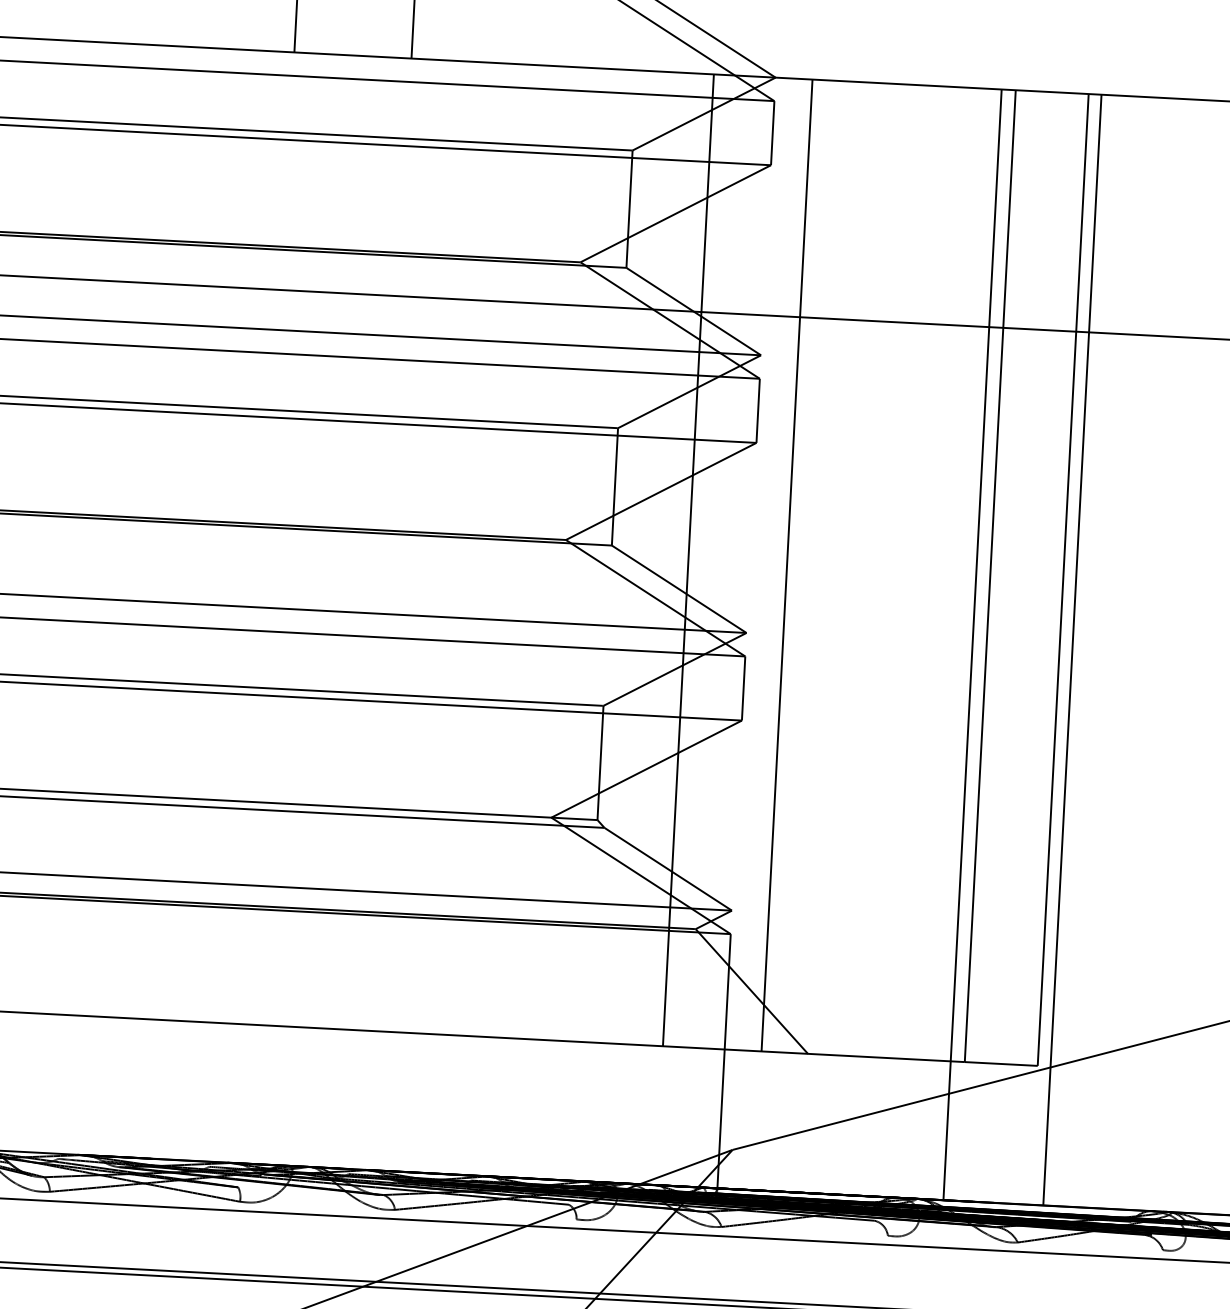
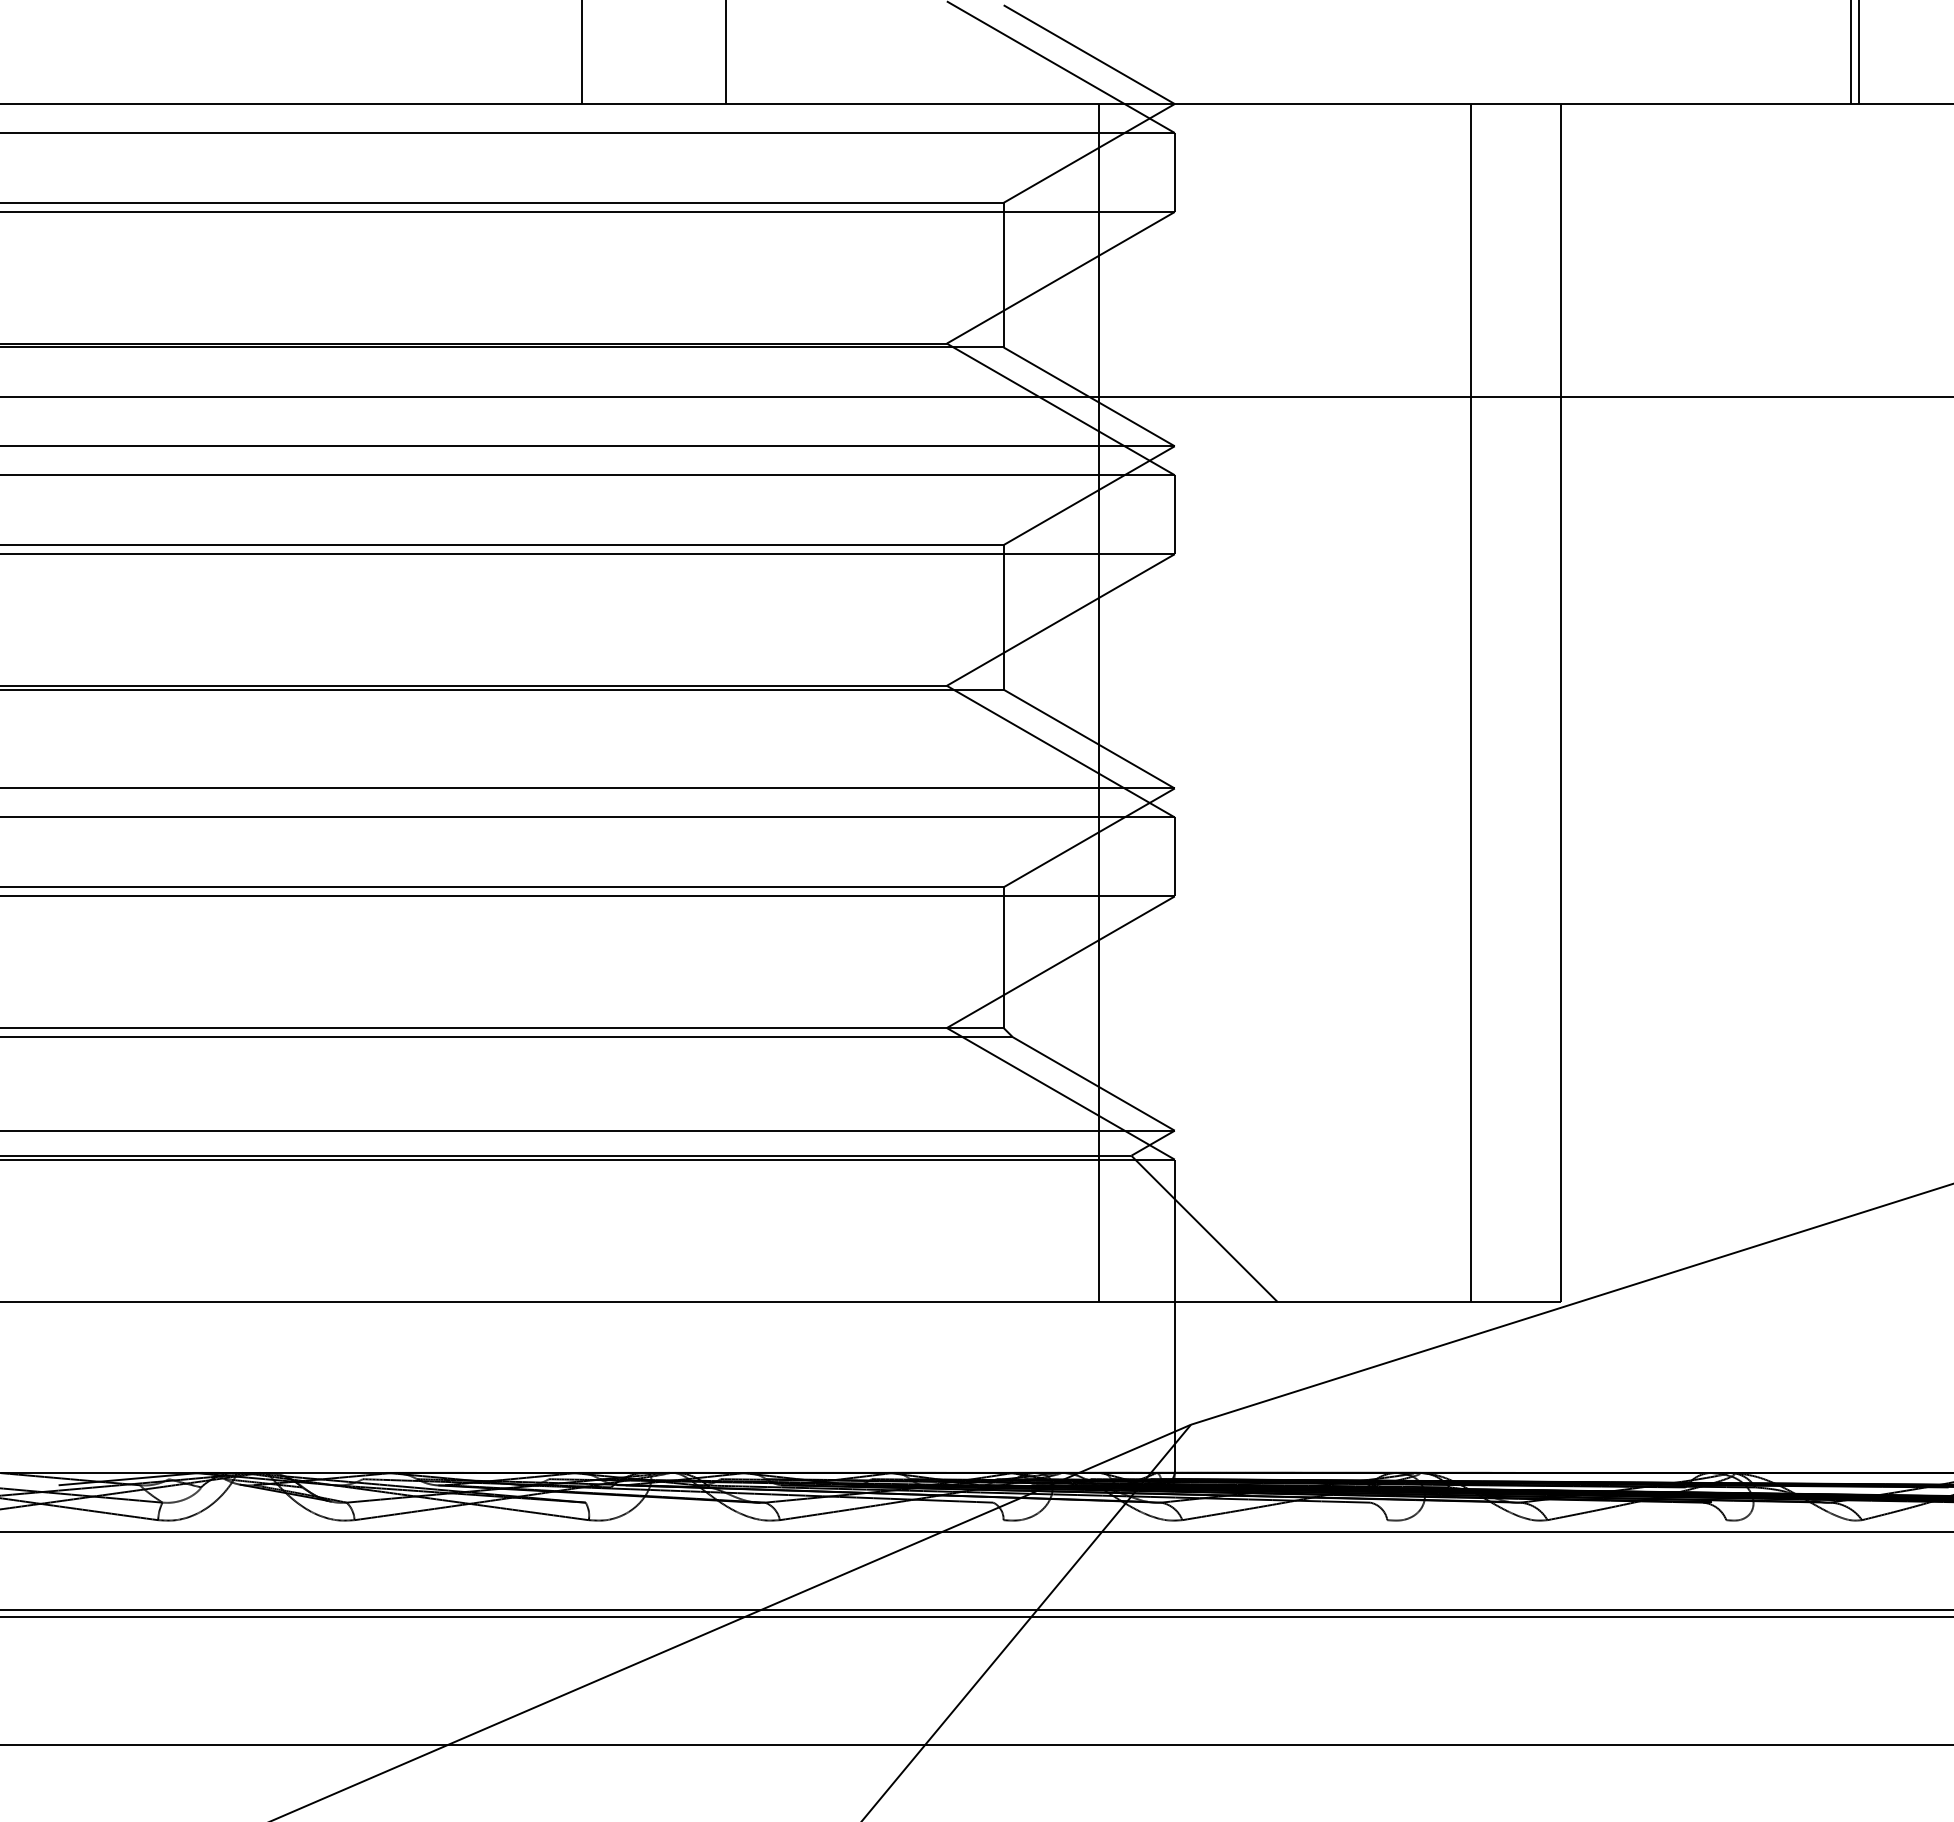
line: (787, 565) -> (1220, 702), removed
line: (972, 644) -> (1453, 788), removed
line: (1072, 650) -> (1576, 788), removed

